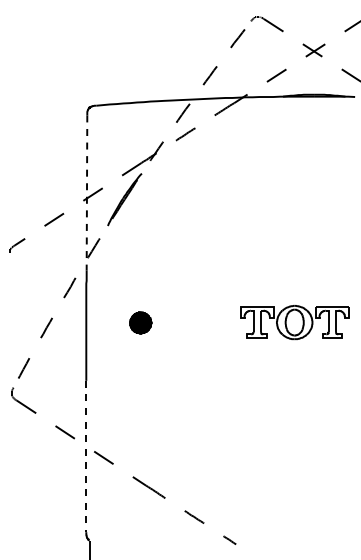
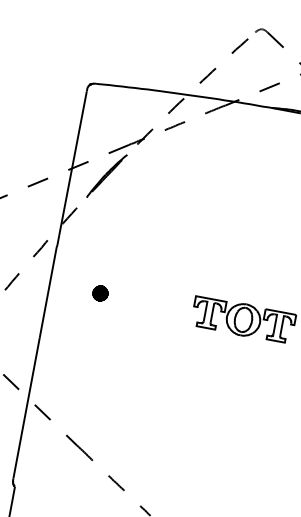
line: (86, 193) -> (72, 163), dashed -> solid
part: (140, 322) -> (100, 293), size x0.71
line: (86, 456) -> (26, 408), dashed -> solid

